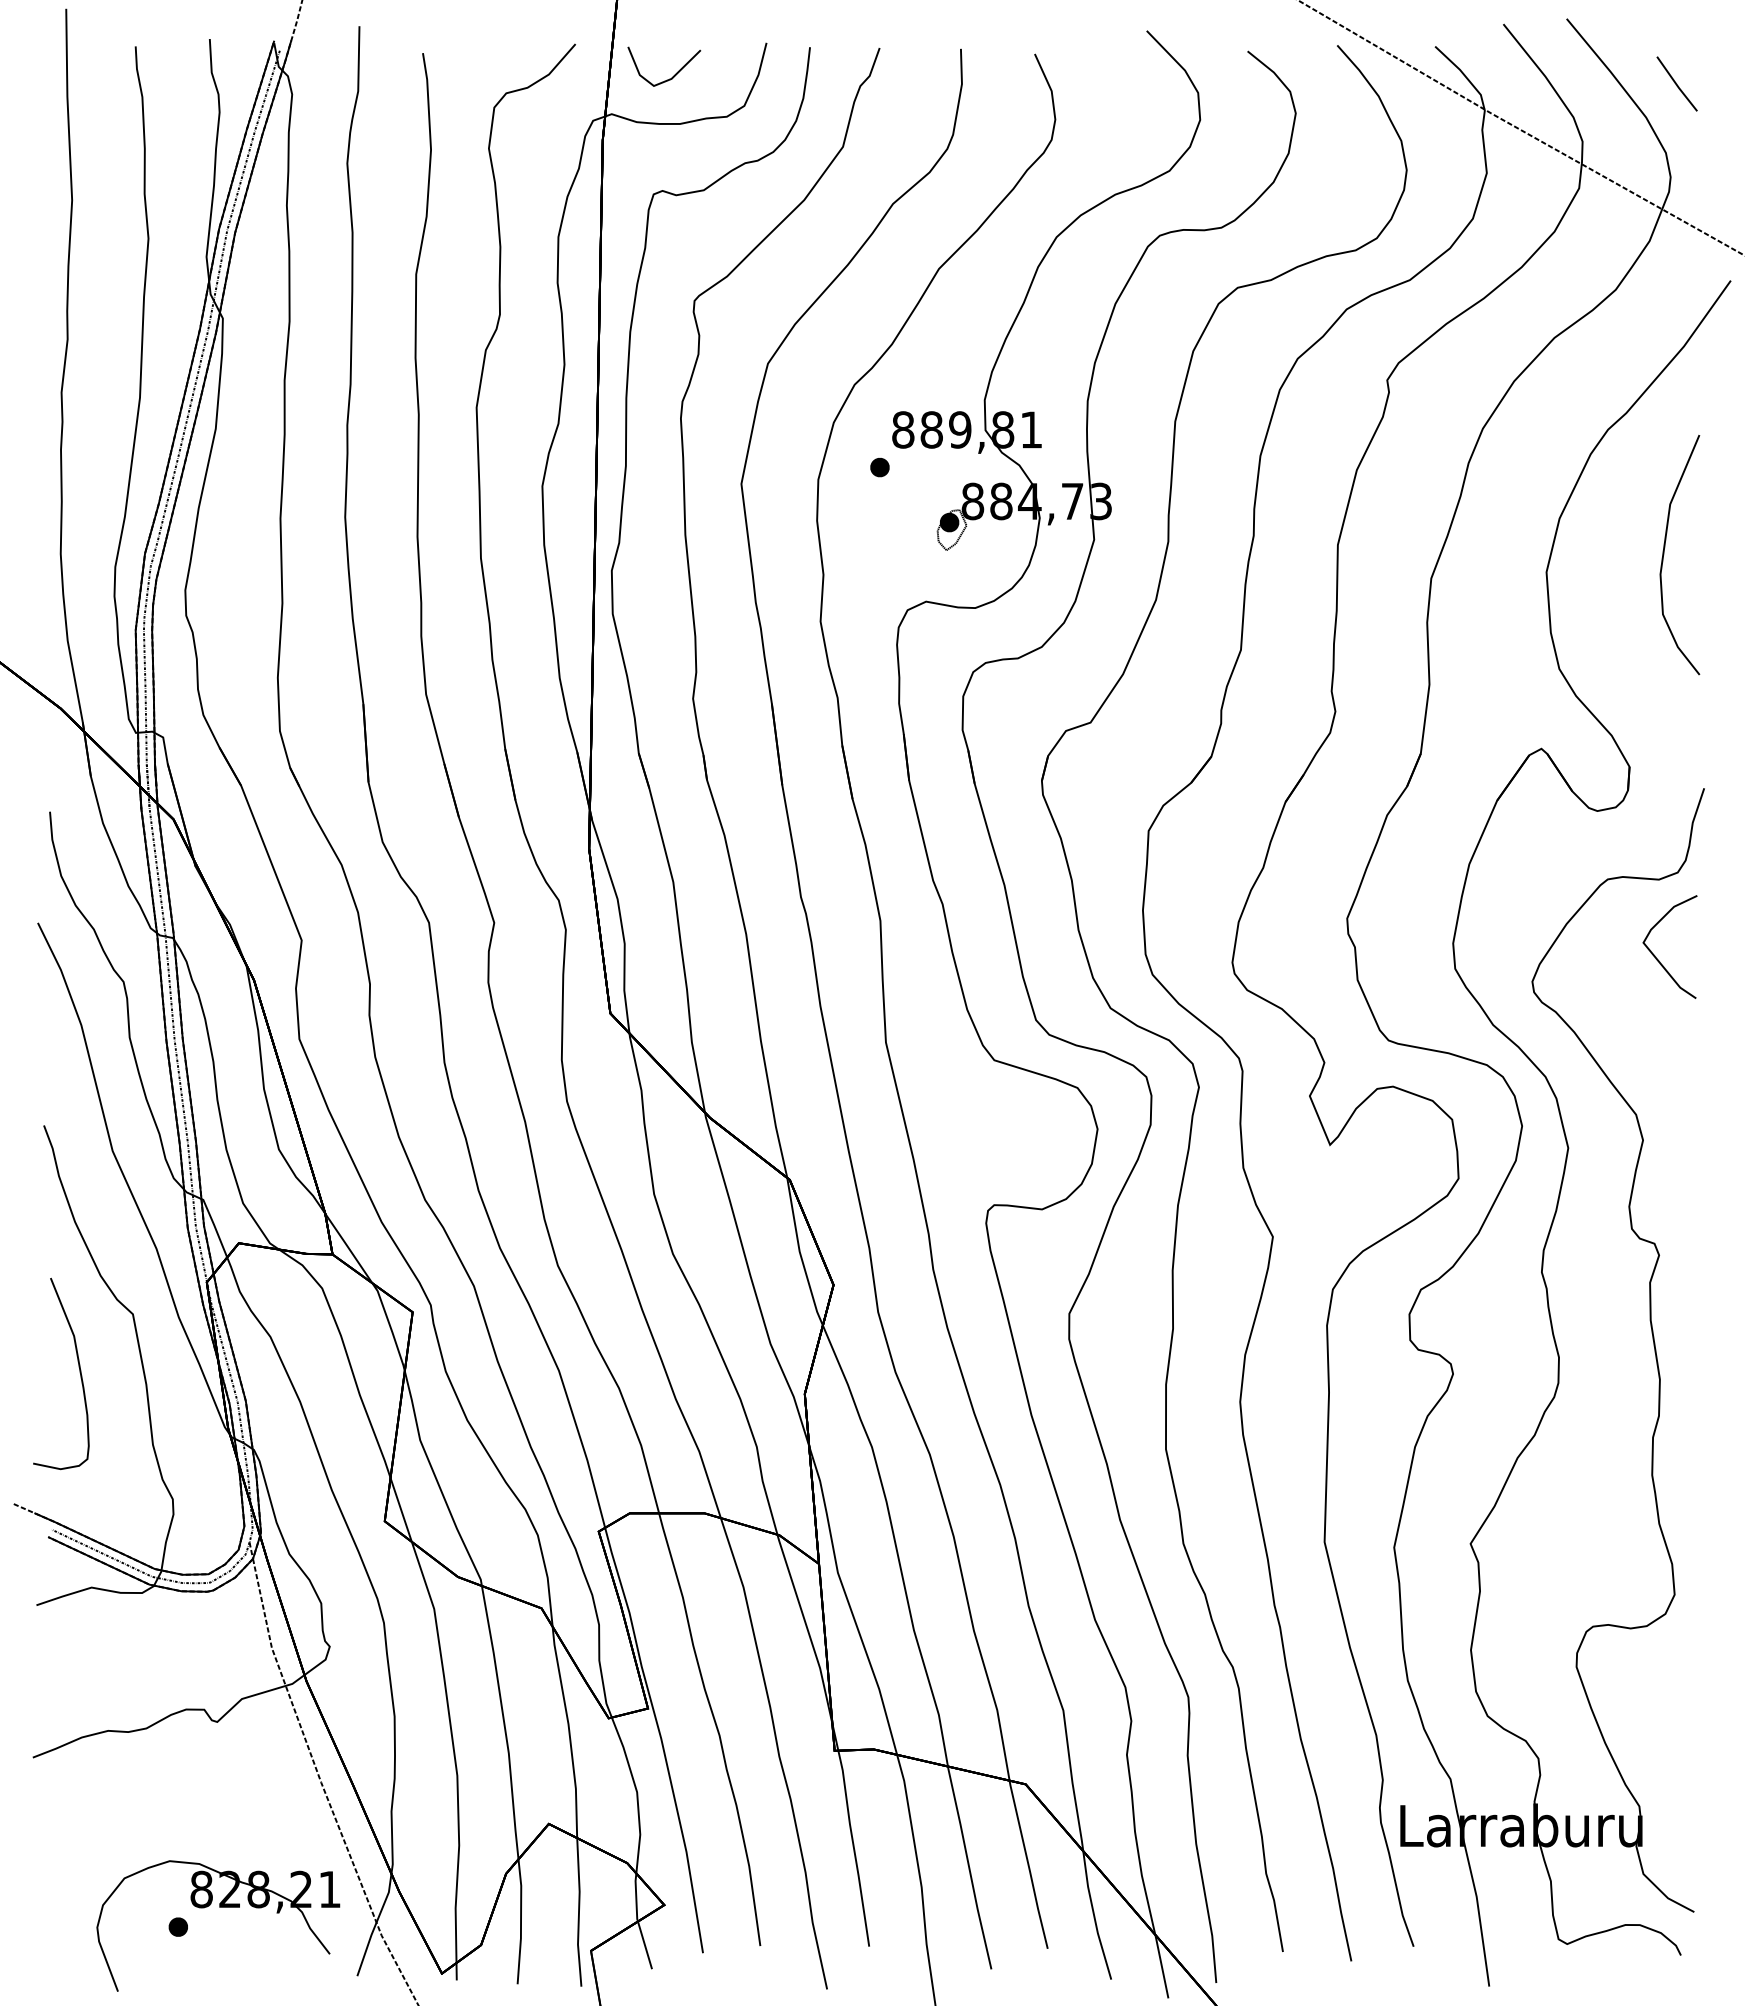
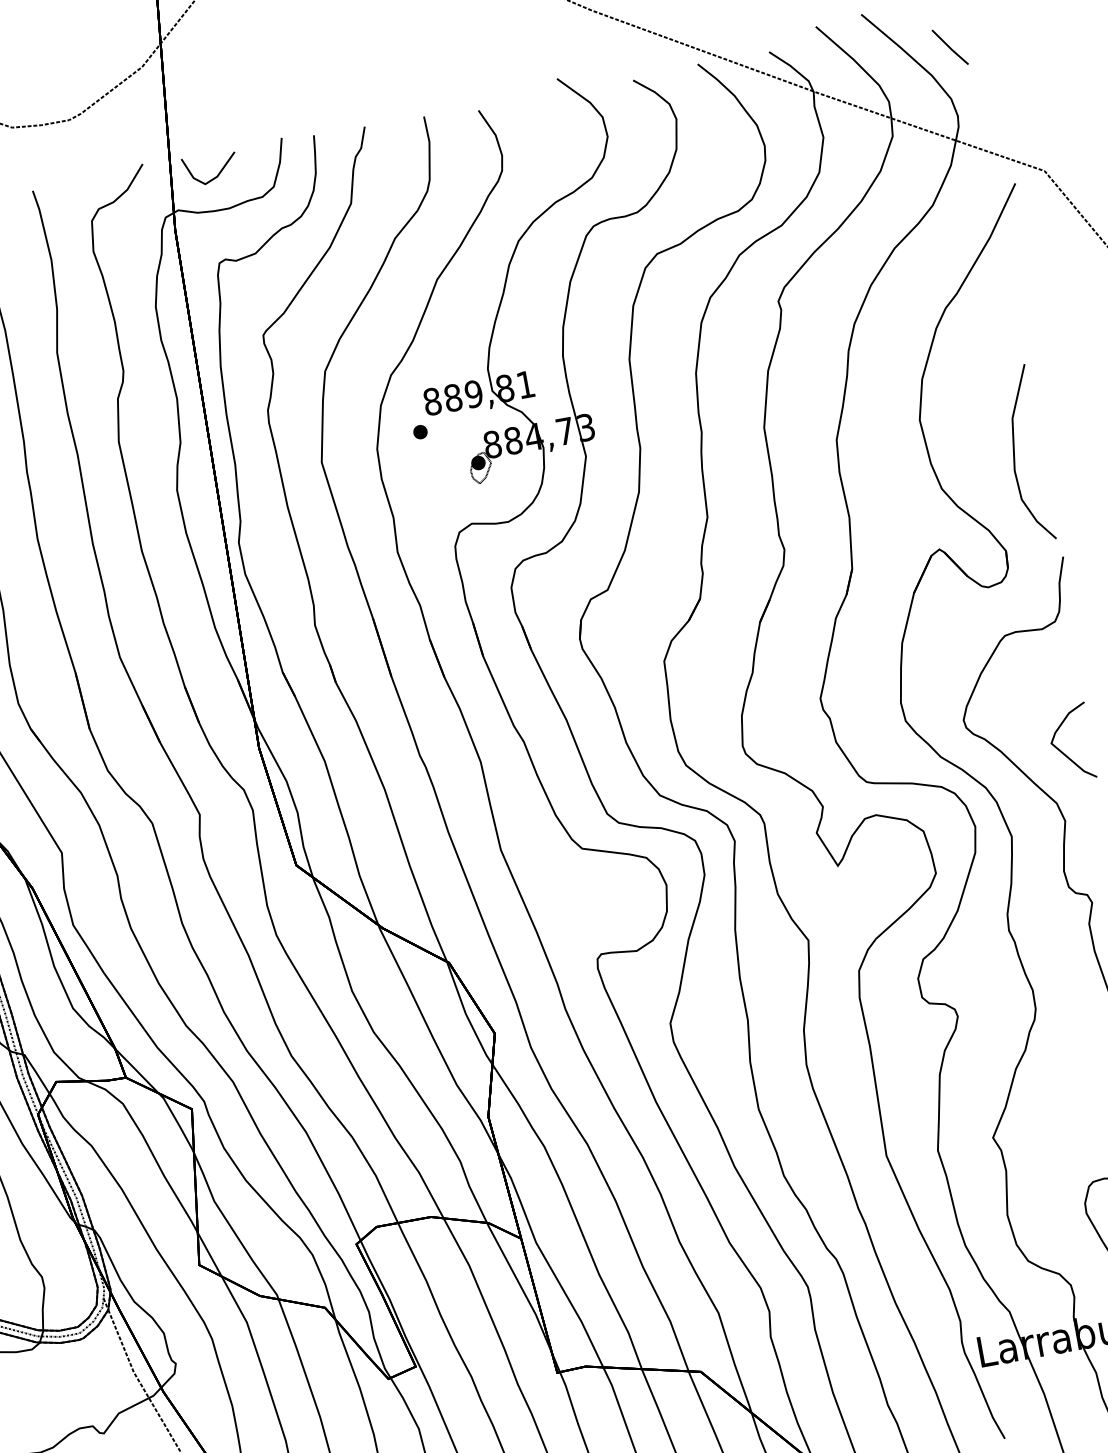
part: (1664, 554) -> (1014, 455), moved
part: (1655, 955) -> (1061, 751), moved

